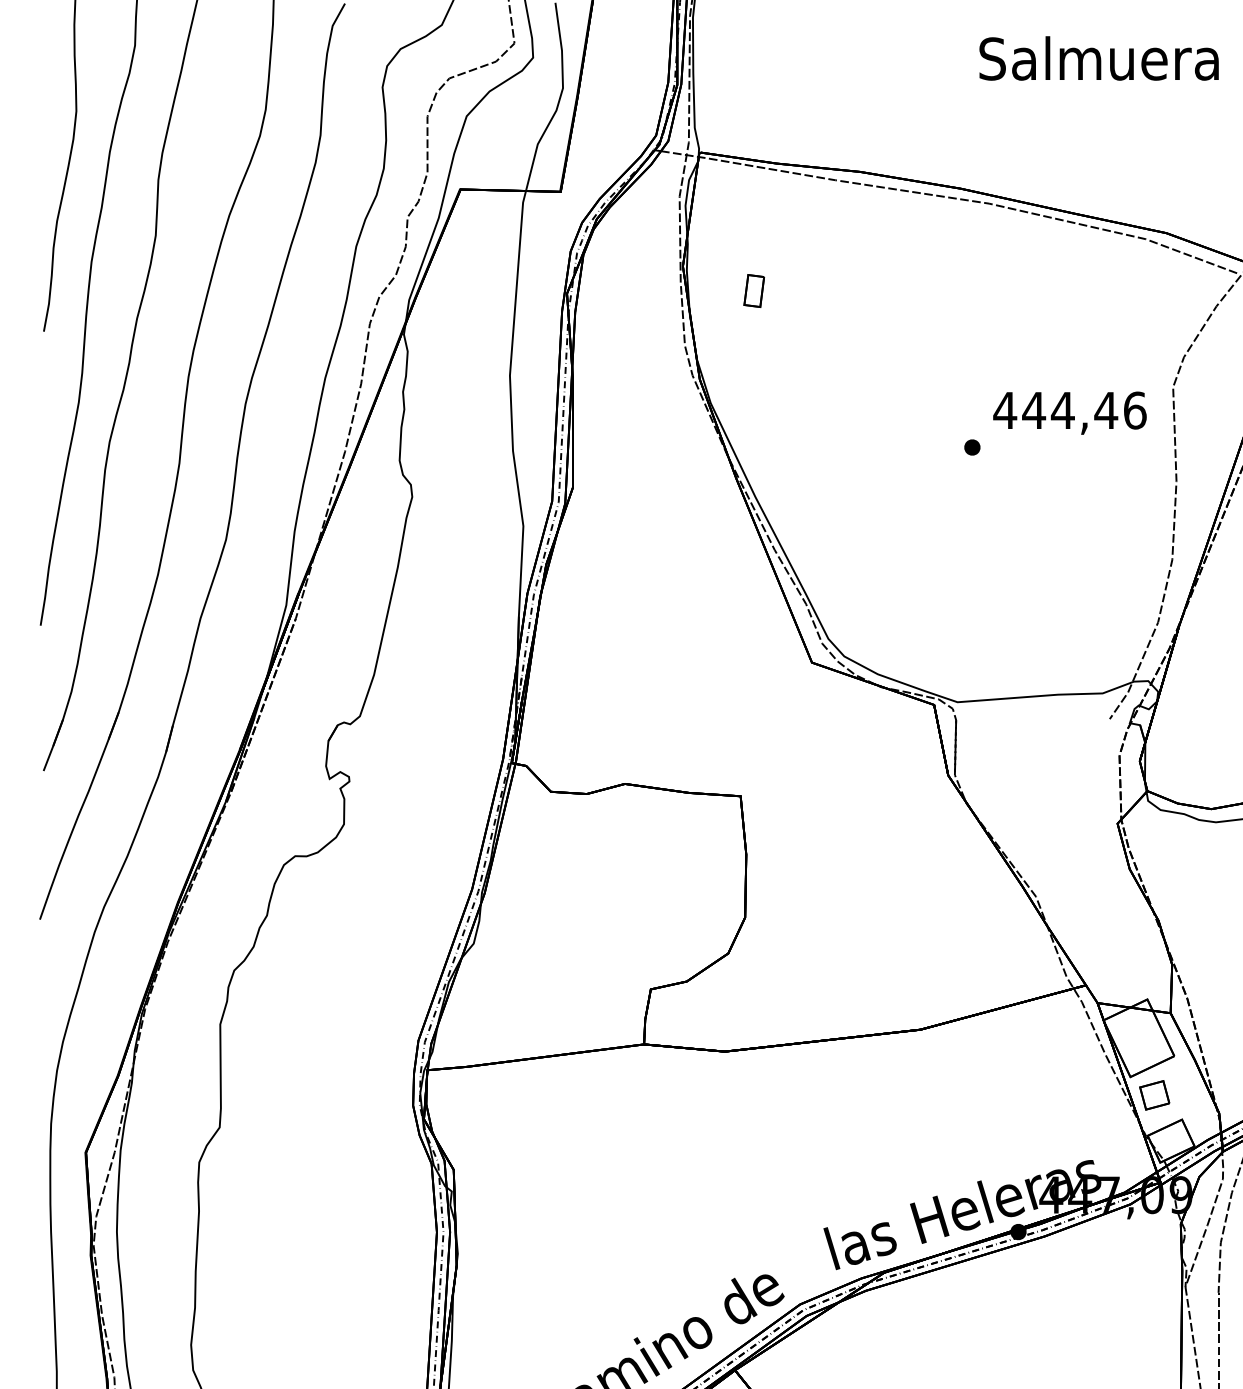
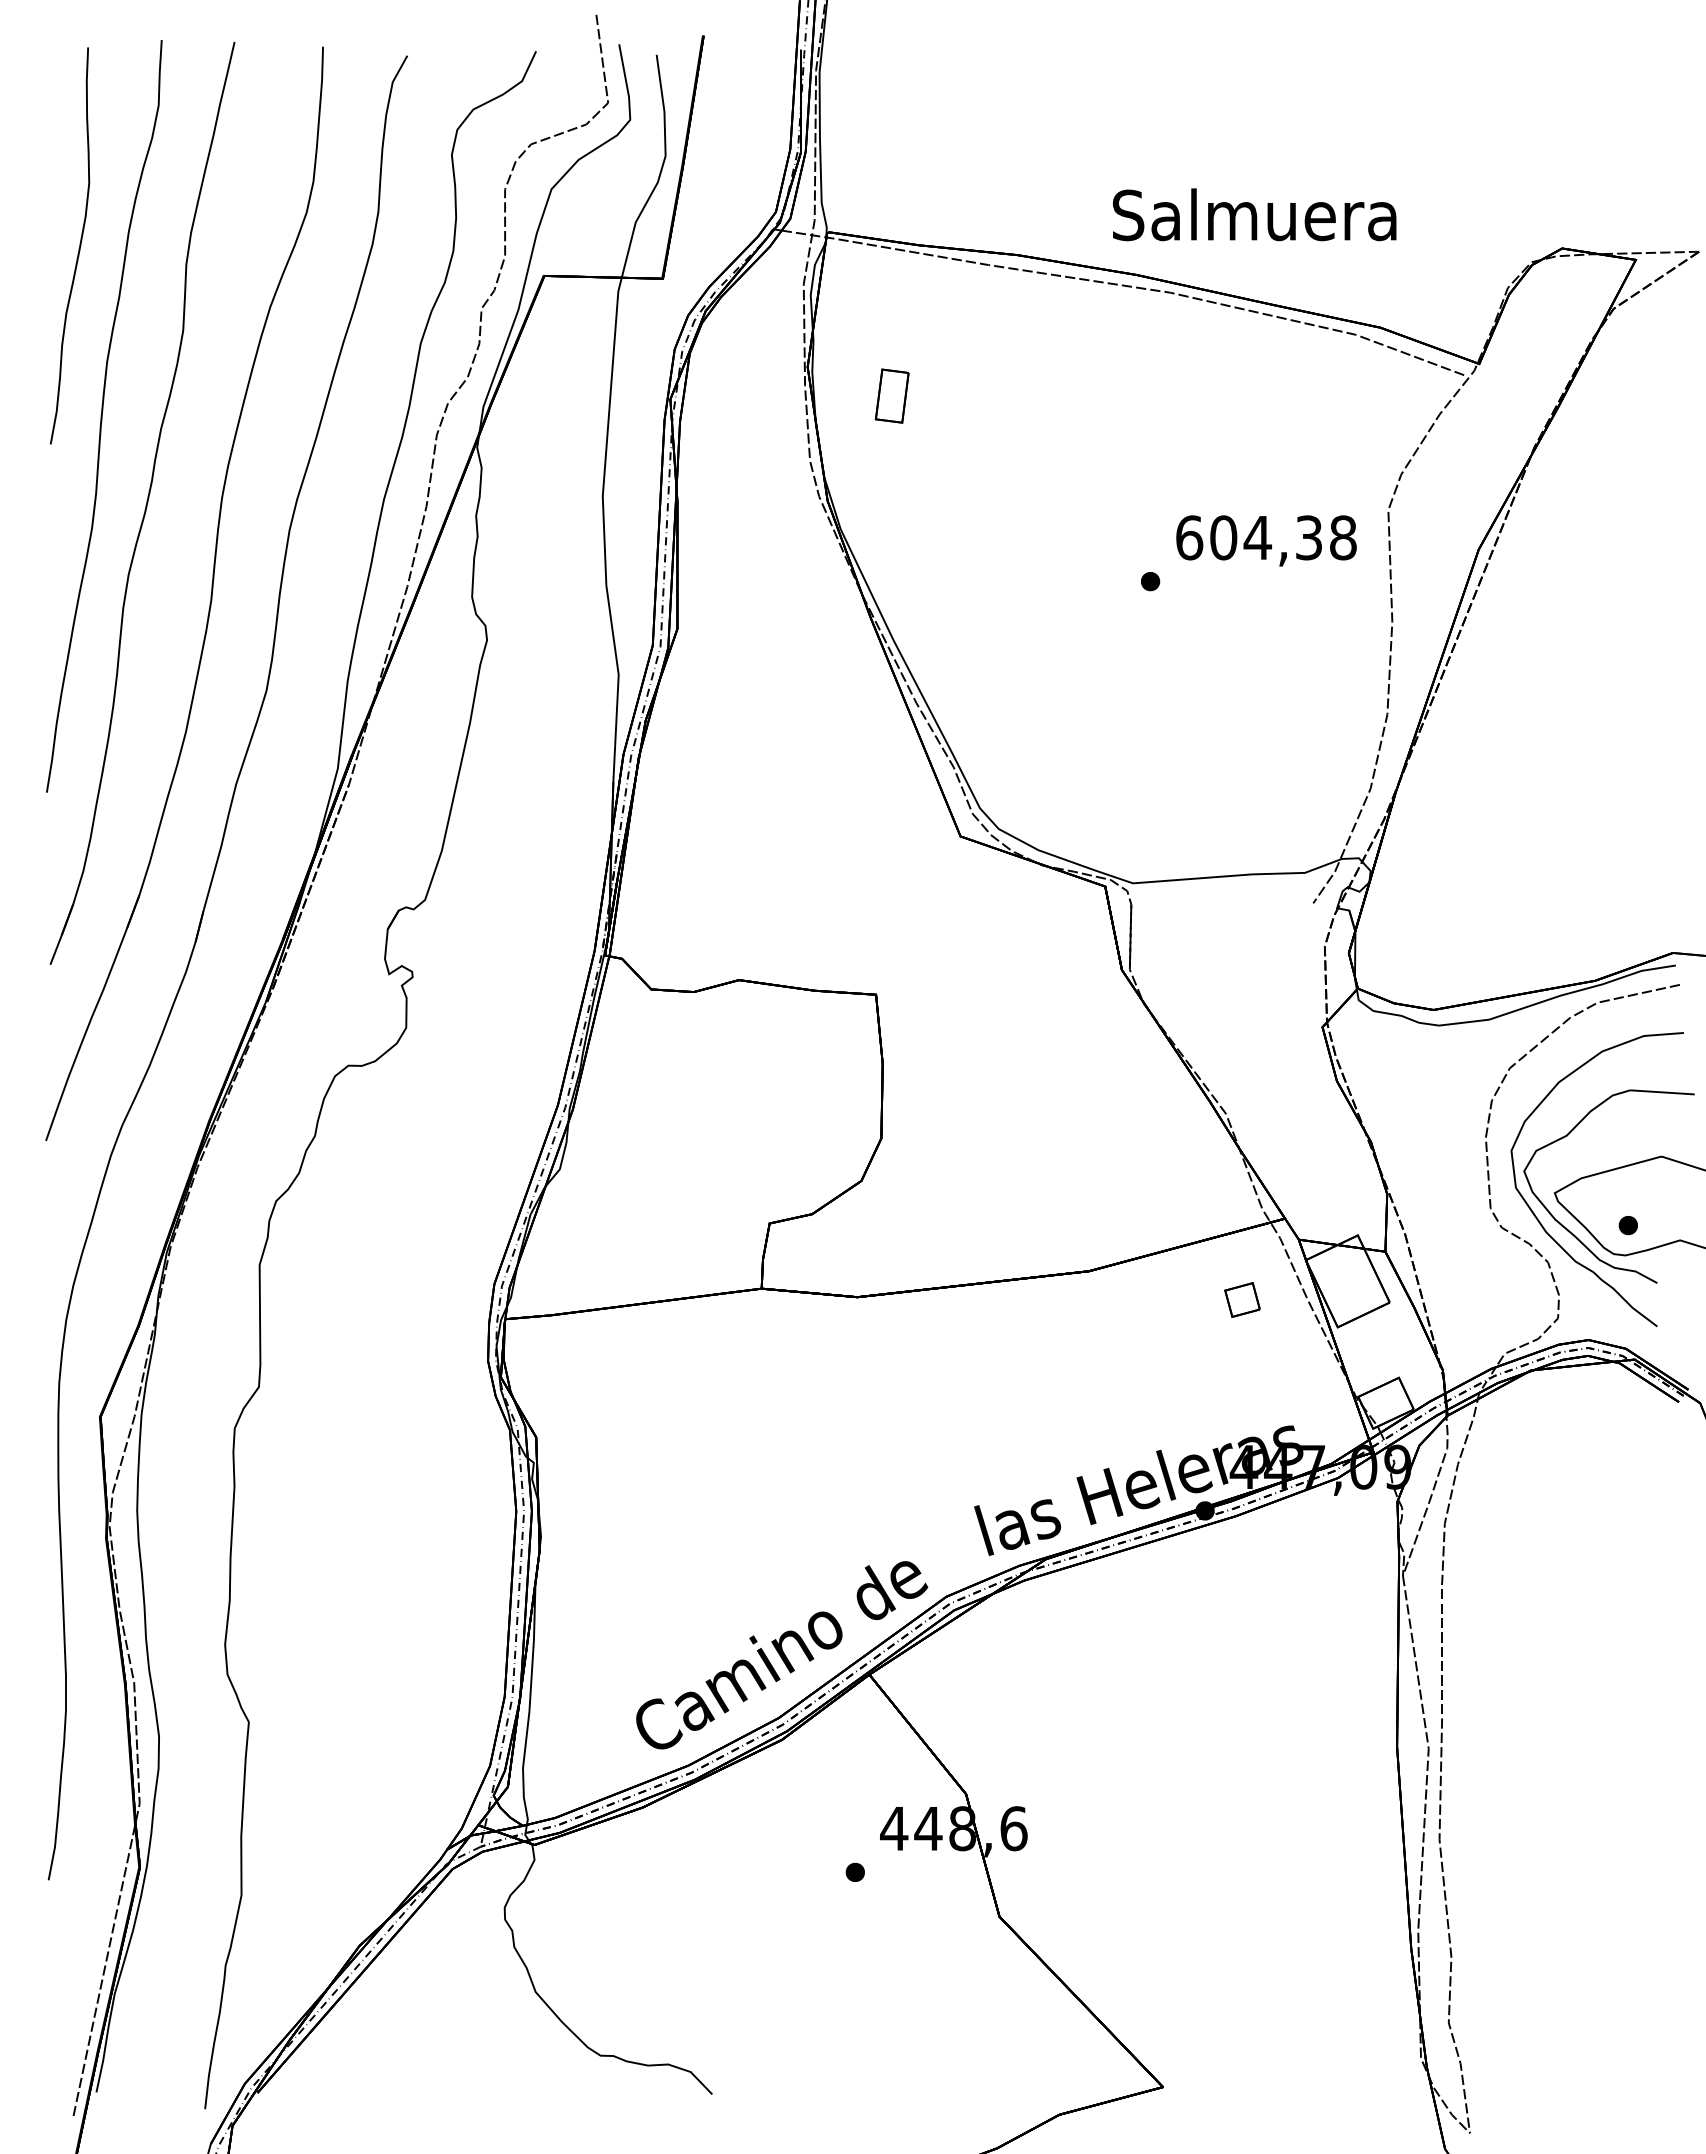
text: (1098, 58) -> (1254, 214), moved
part: (753, 291) -> (891, 396), size x1.4
text: (1070, 410) -> (1266, 537), 444,46 -> 604,38
part: (1154, 1094) -> (1242, 1299), moved

